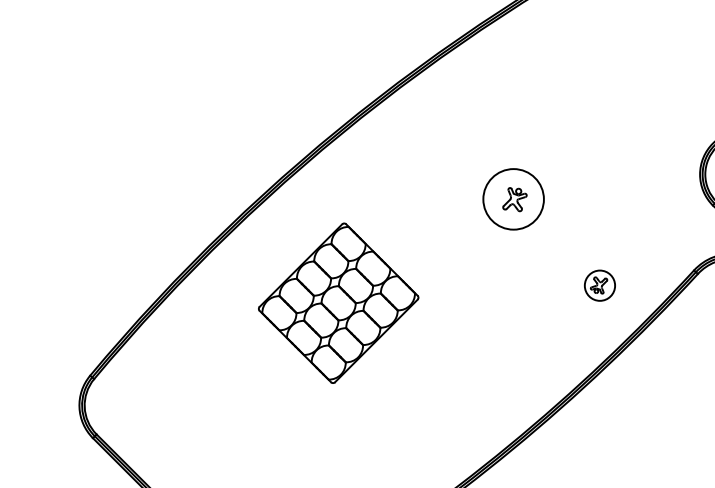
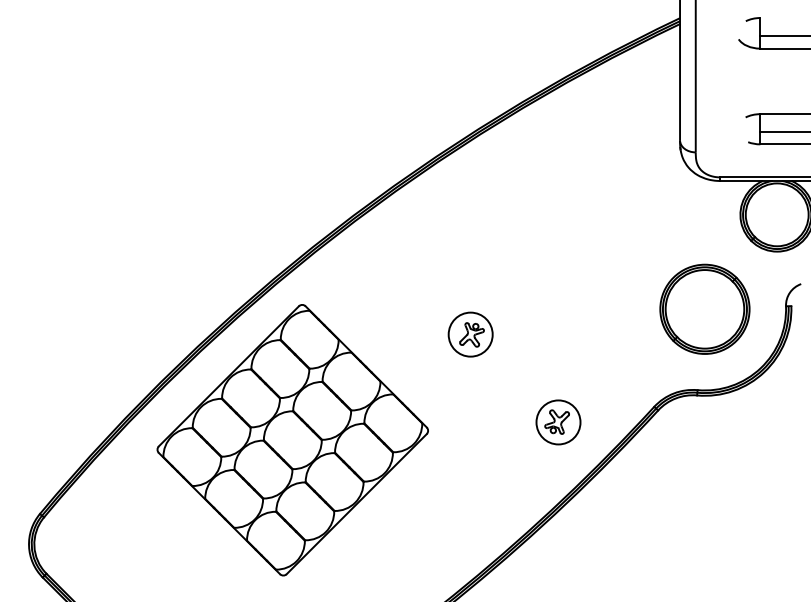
circle: (513, 199) -> (470, 334), size x0.71
part: (599, 285) -> (558, 422), size x1.43
part: (338, 303) -> (292, 440), size x1.67

